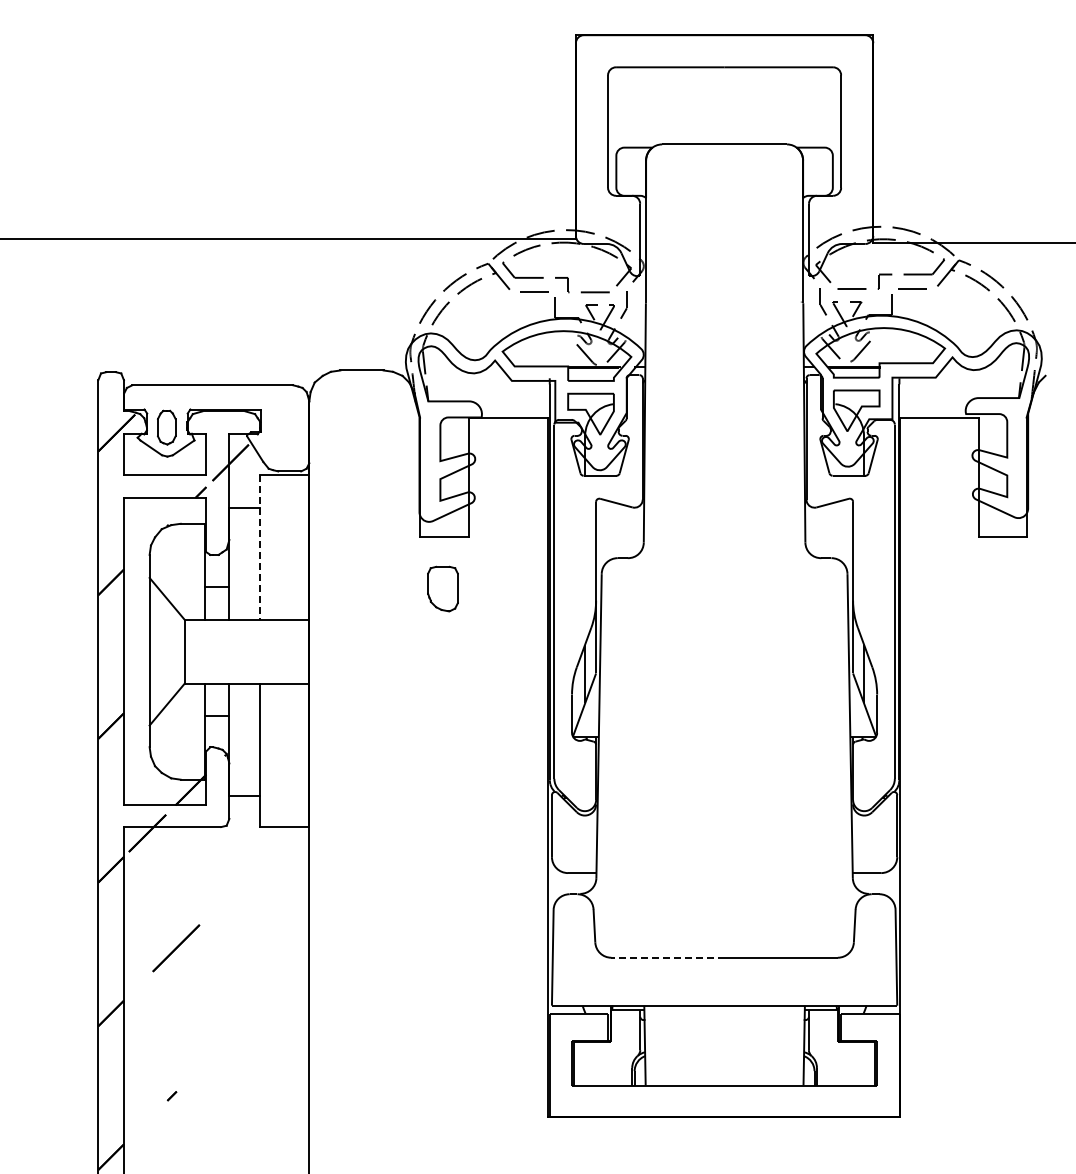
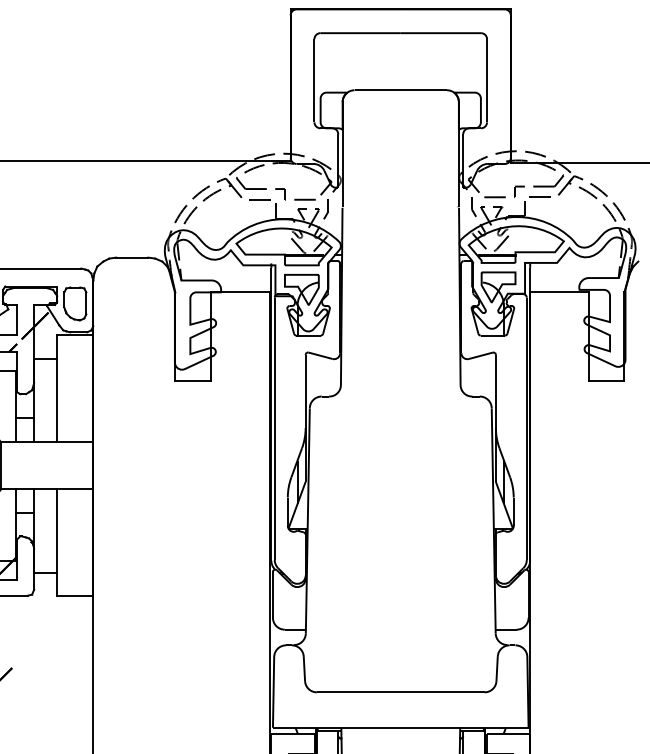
line: (260, 548) -> (57, 389), dashed -> solid
part: (442, 588) -> (74, 303), moved
line: (667, 957) -> (358, 692), dashed -> solid

